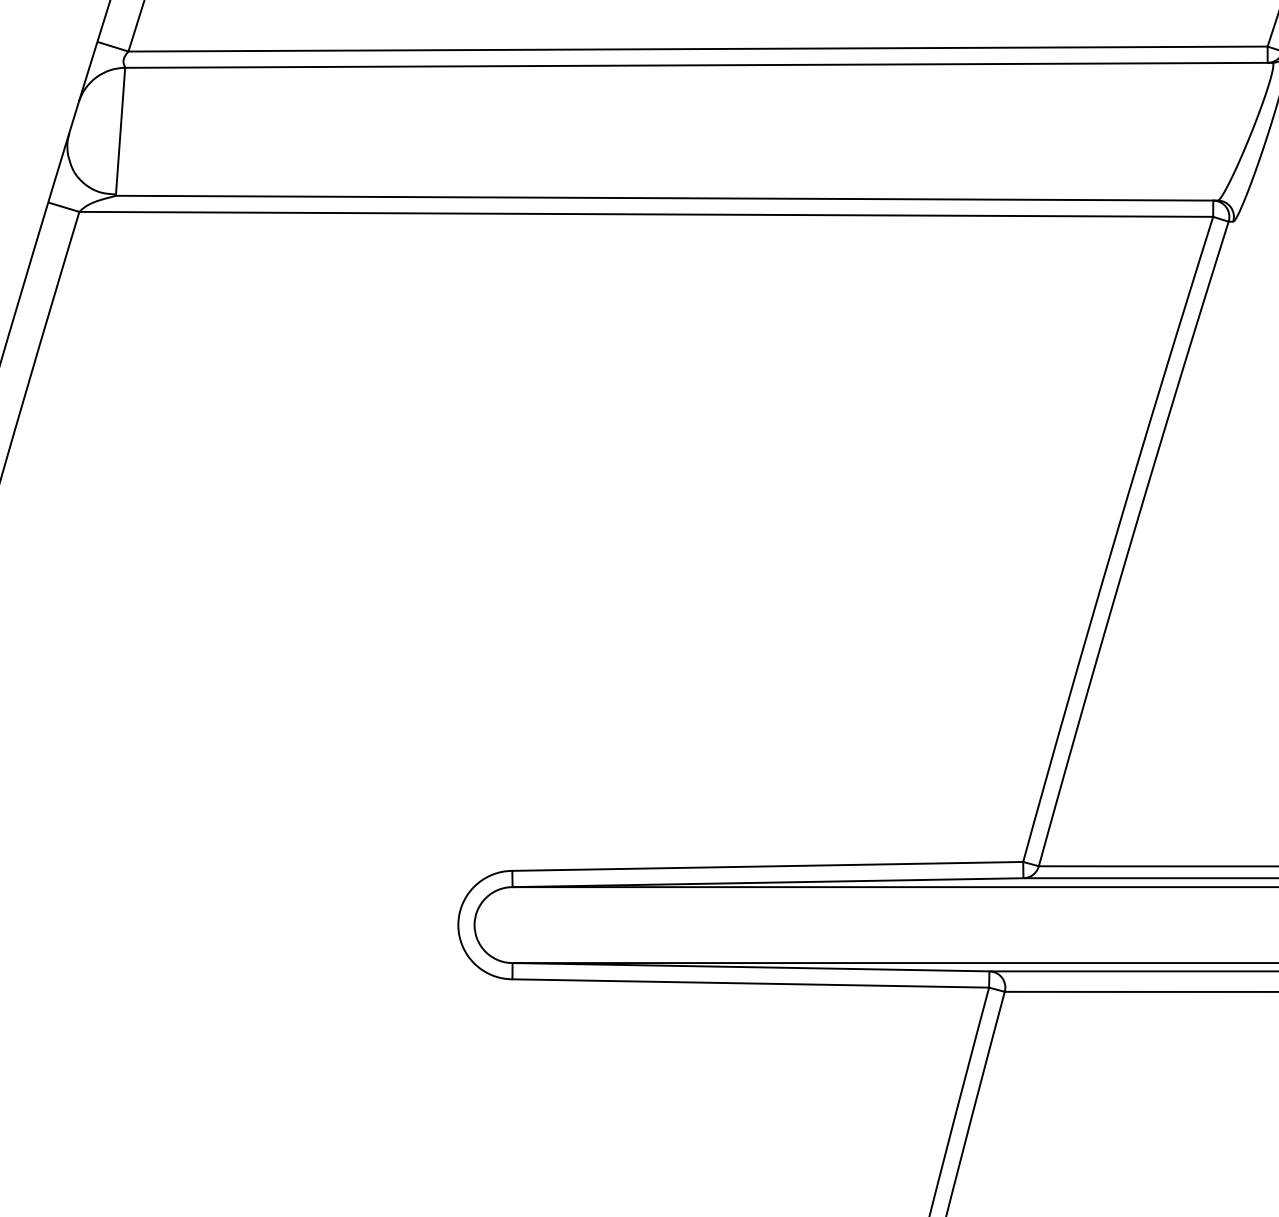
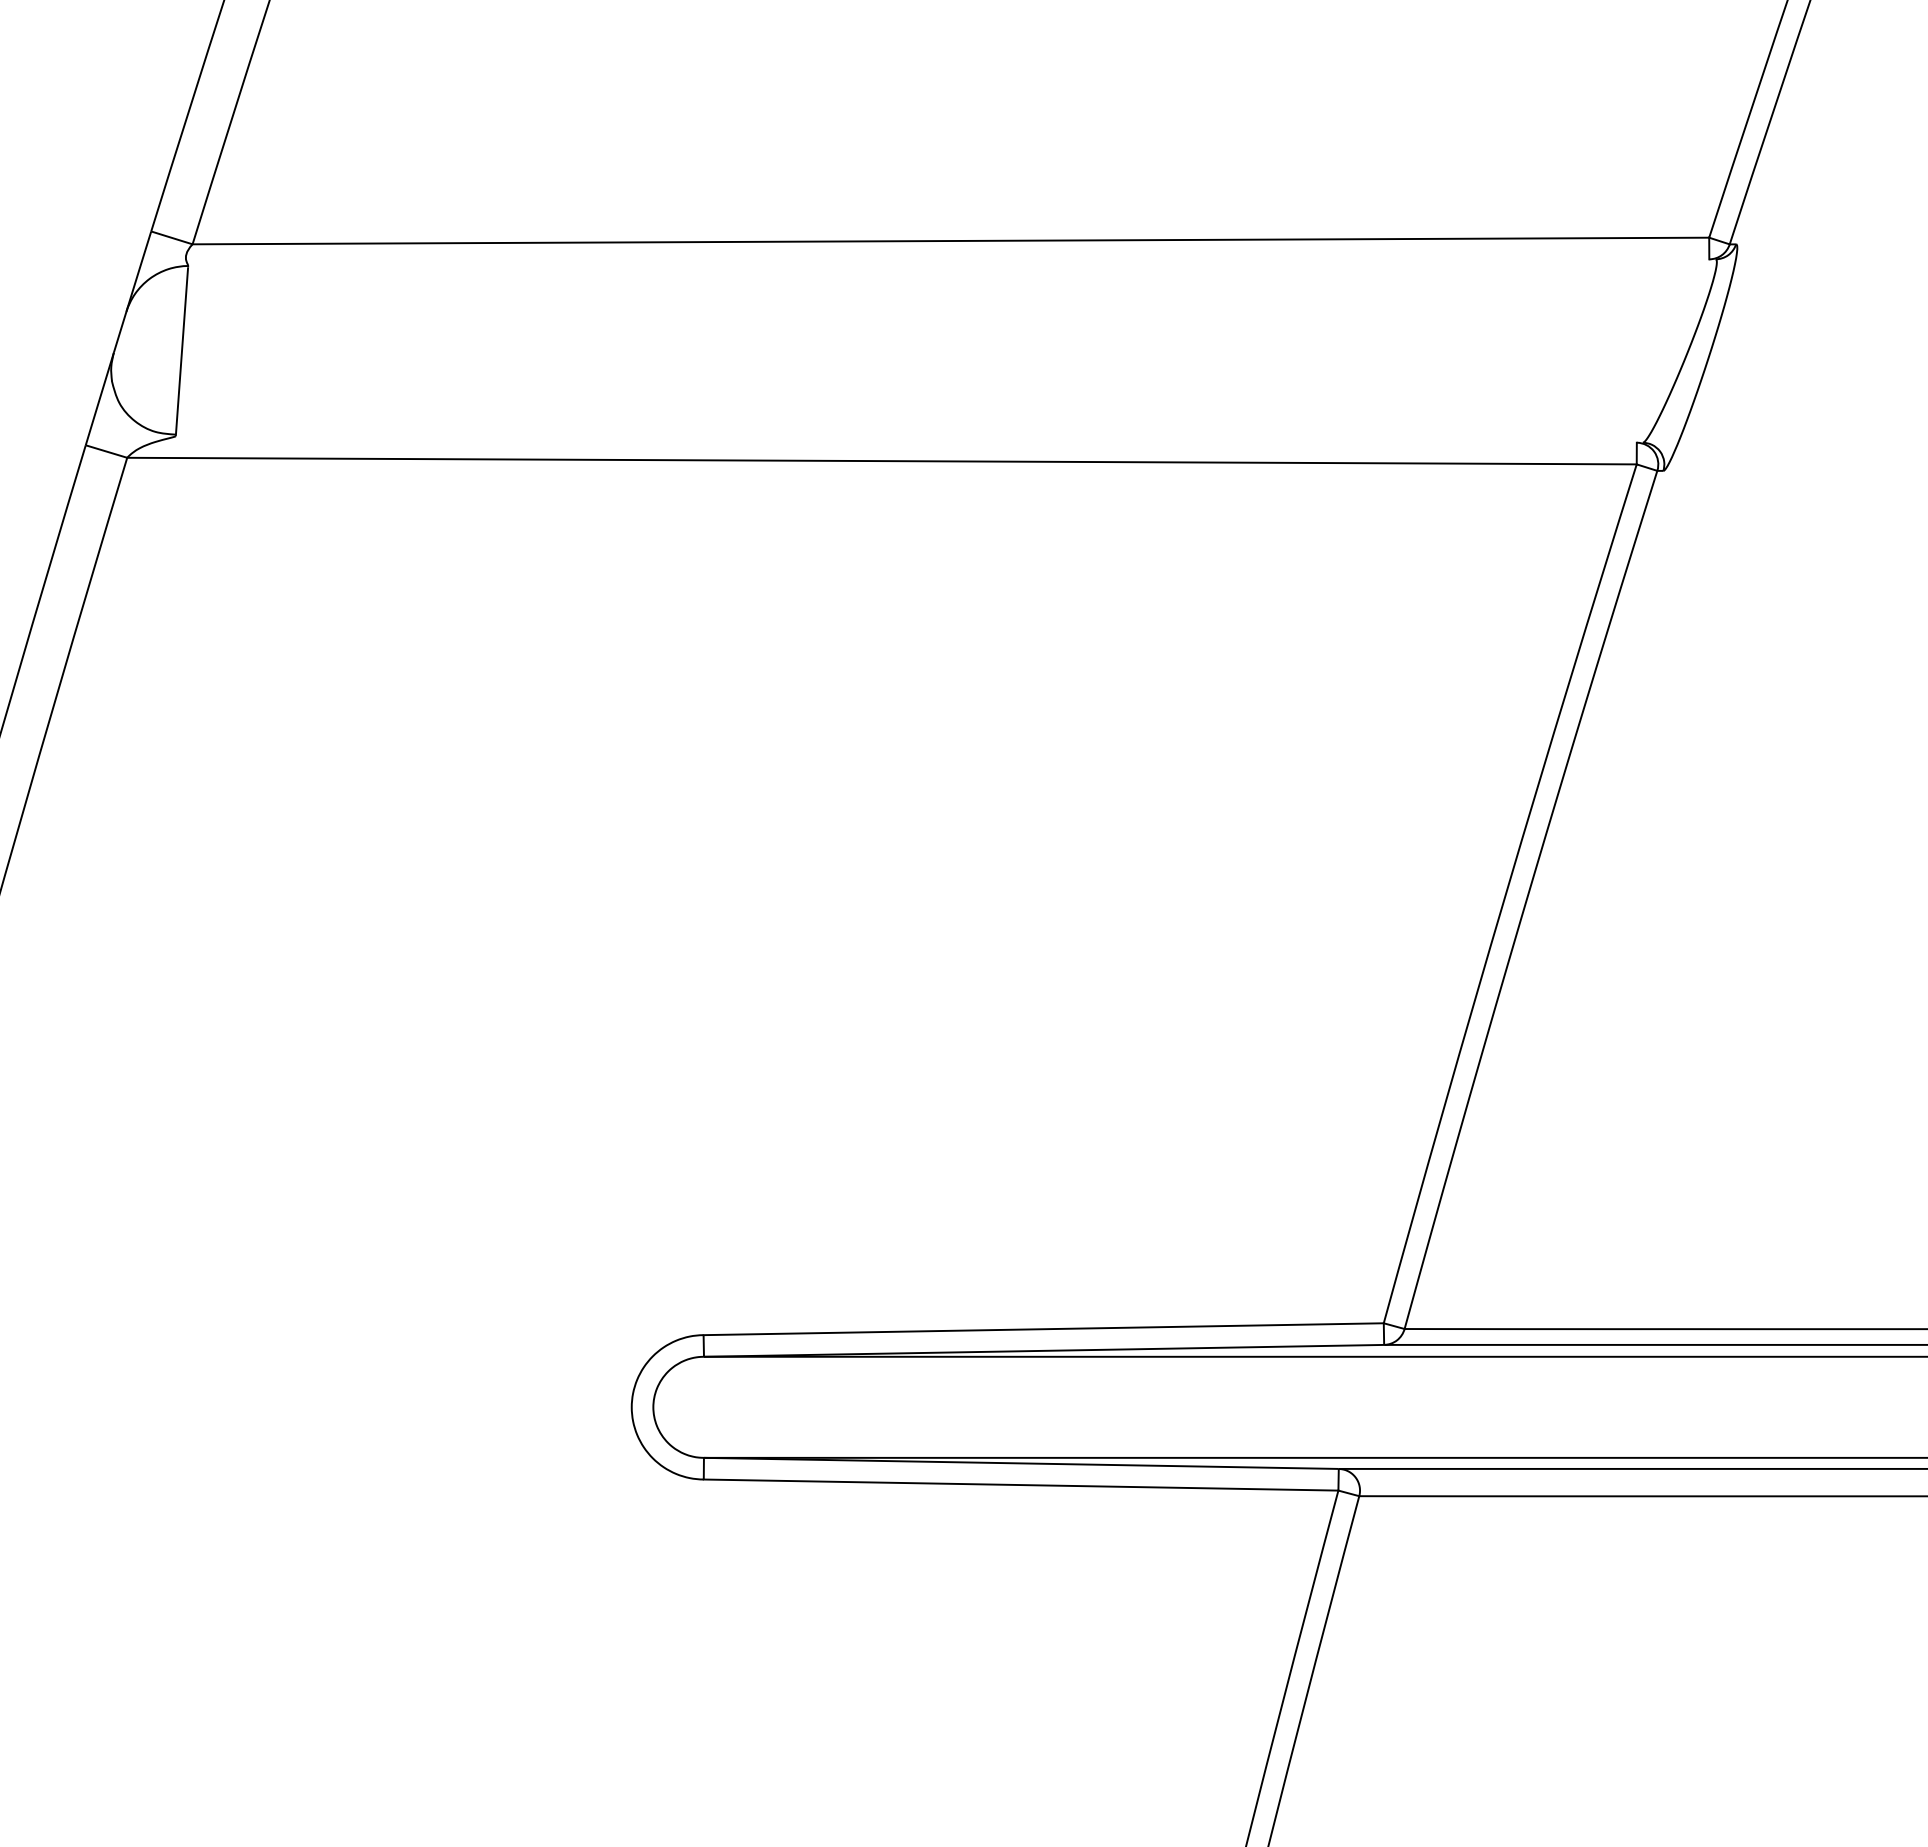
line: (698, 65) -> (951, 262), removed
line: (666, 198) -> (908, 439), removed

